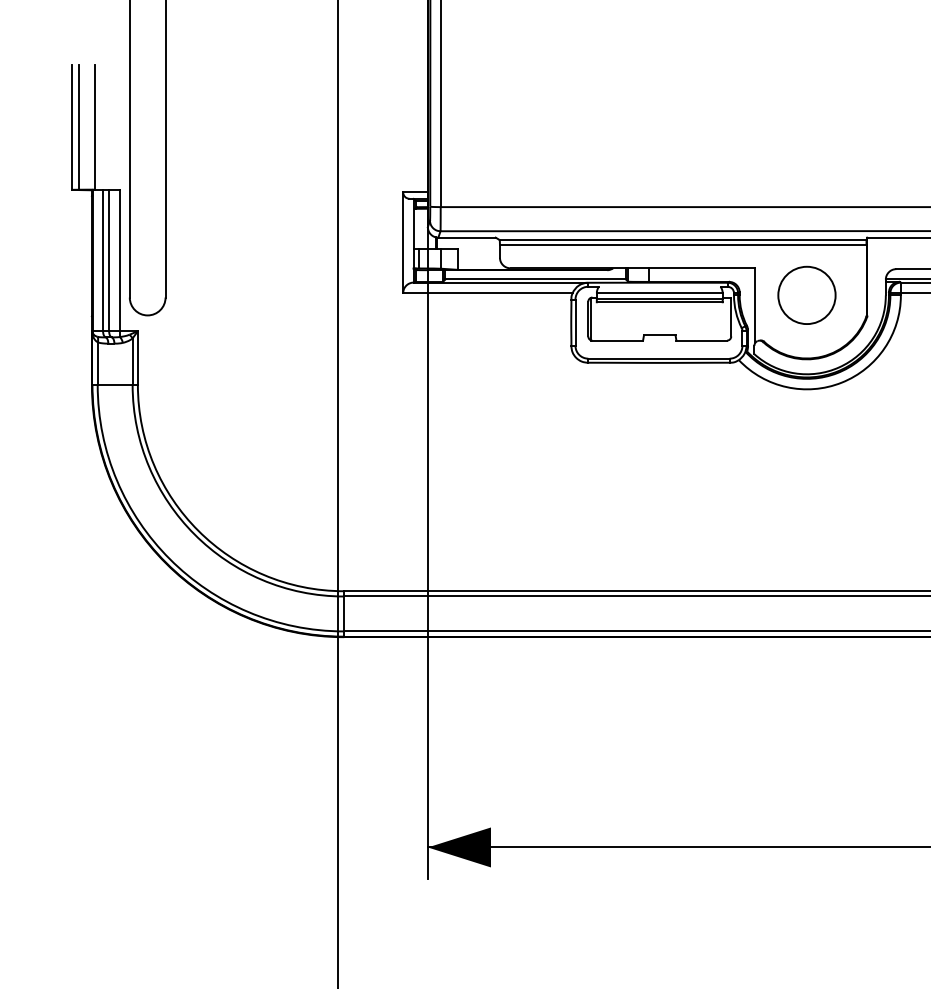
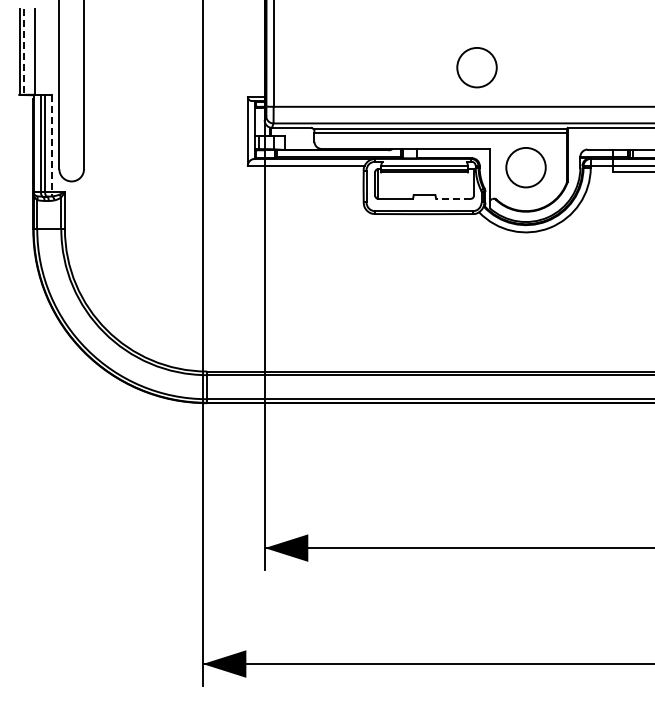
line: (79, 128) -> (24, 52), solid -> dashed
circle: (735, 150) -> (476, 67), added
line: (119, 263) -> (52, 145), solid -> dashed
line: (701, 340) -> (453, 198), solid -> dashed

